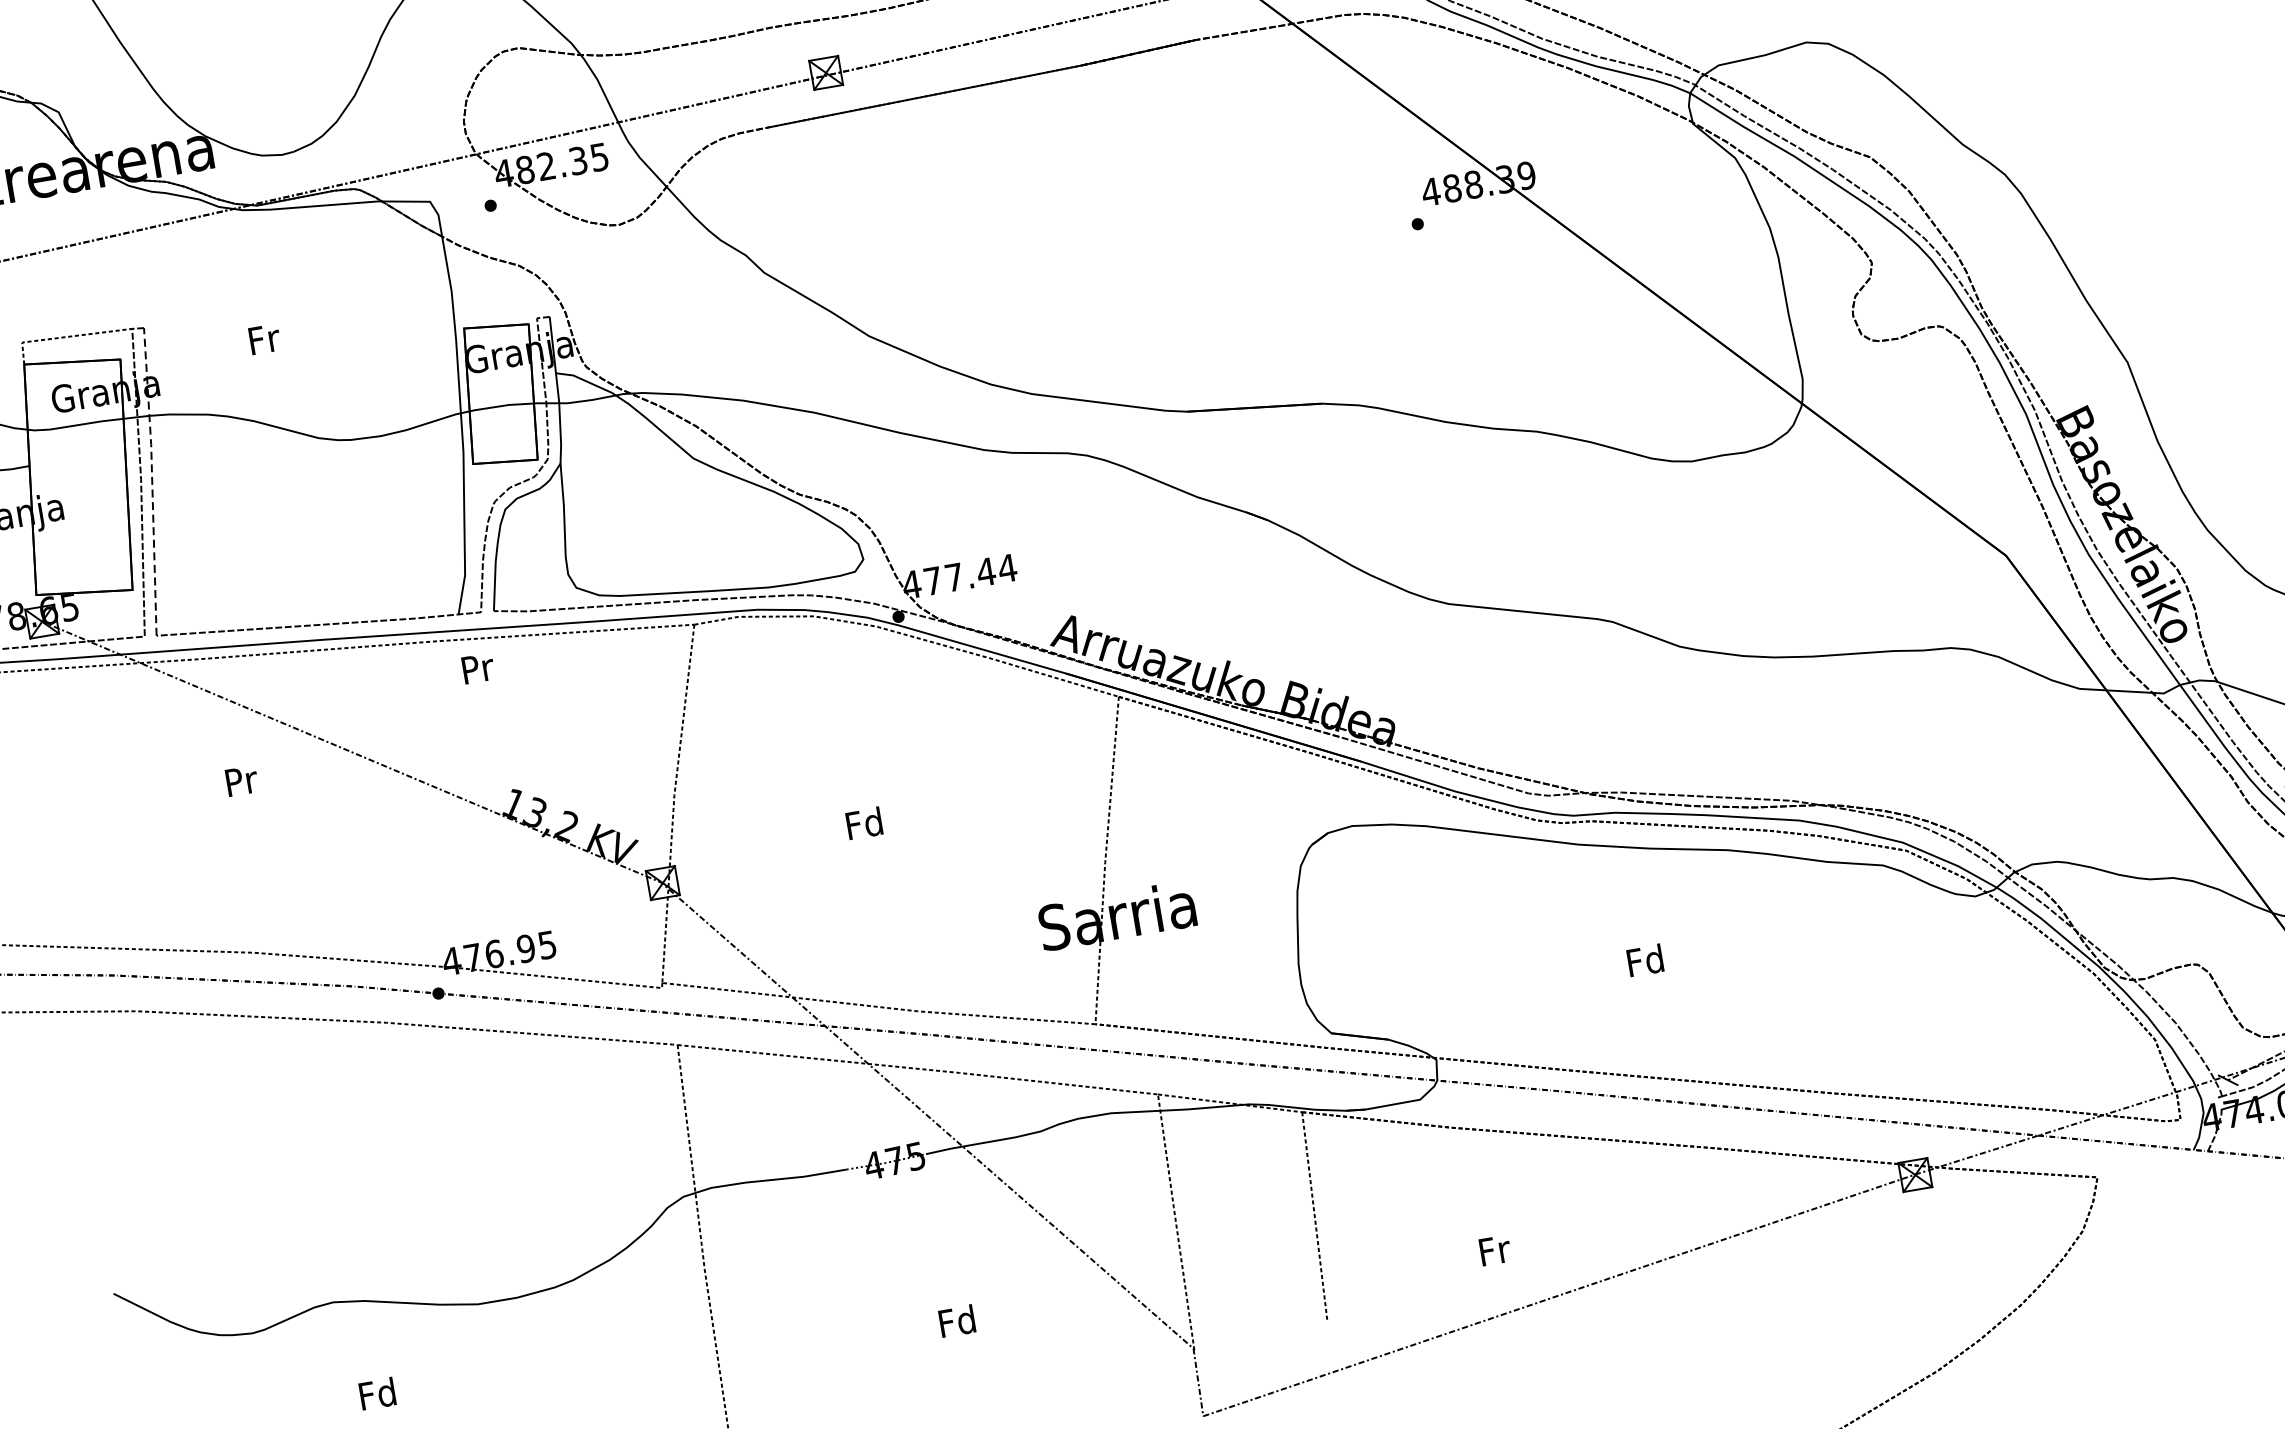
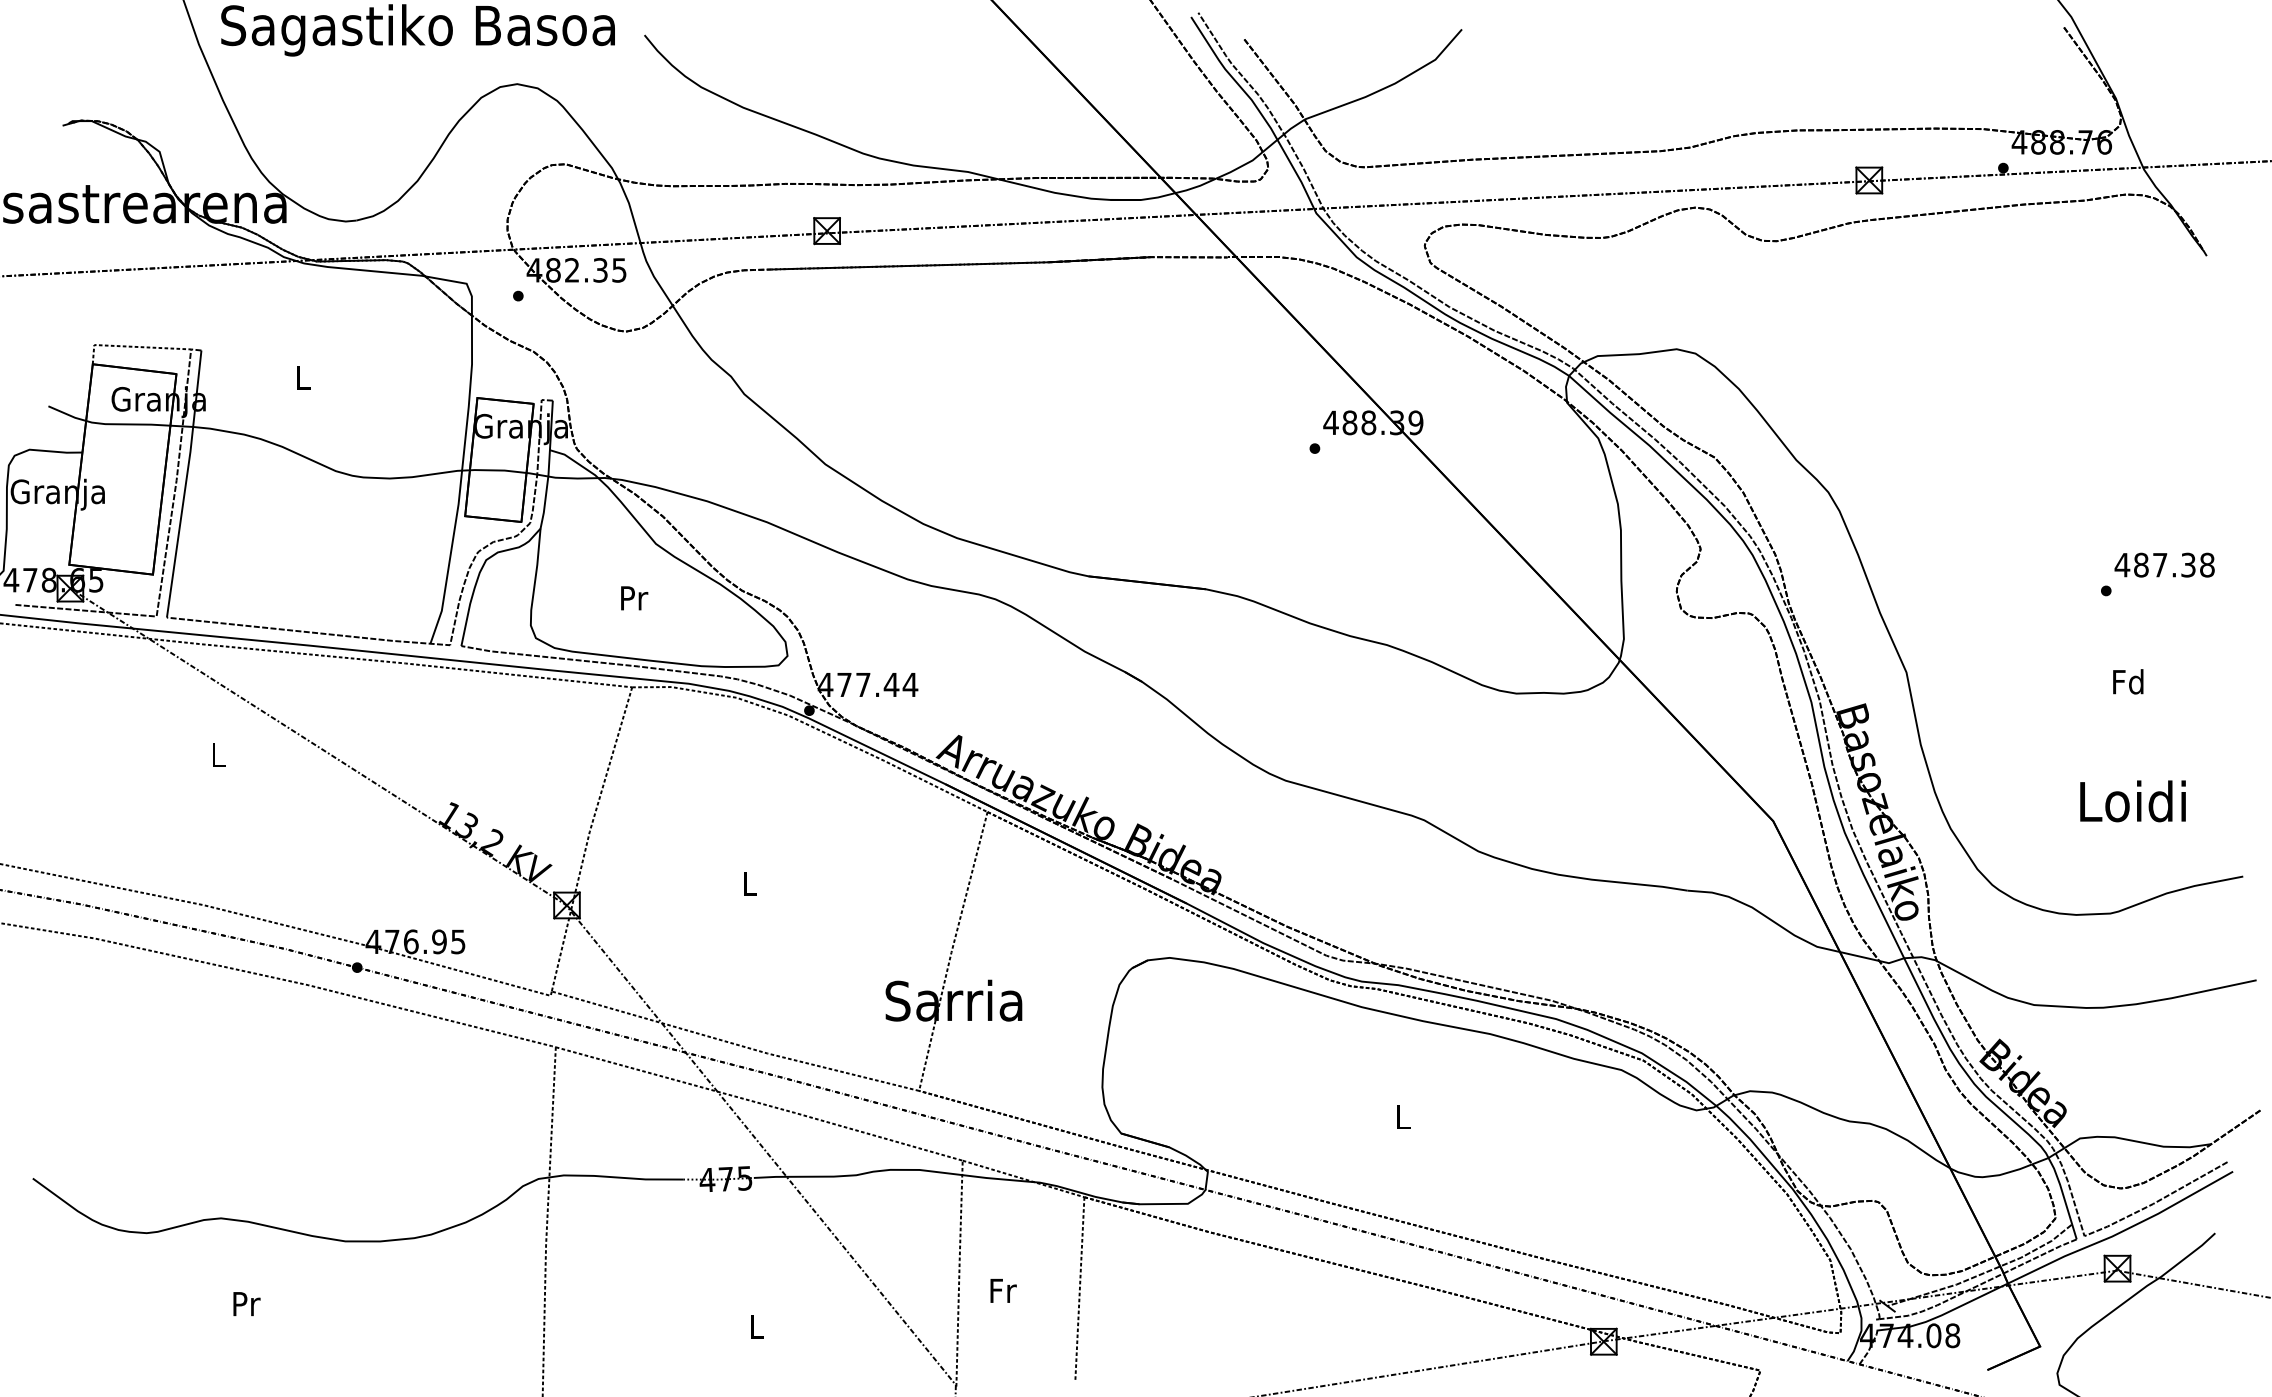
text: (265, 338) -> (304, 377), Fr -> L
line: (151, 481) -> (185, 483), dashed -> solid
text: (478, 668) -> (634, 598), moved
text: (241, 781) -> (218, 755), Pr -> L
text: (864, 823) -> (749, 883), Fd -> L
text: (1645, 959) -> (1402, 1116), Fd -> L
text: (1495, 1250) -> (1003, 1290), moved
text: (957, 1321) -> (756, 1326), Fd -> L
text: (377, 1393) -> (245, 1303), Fd -> Pr

